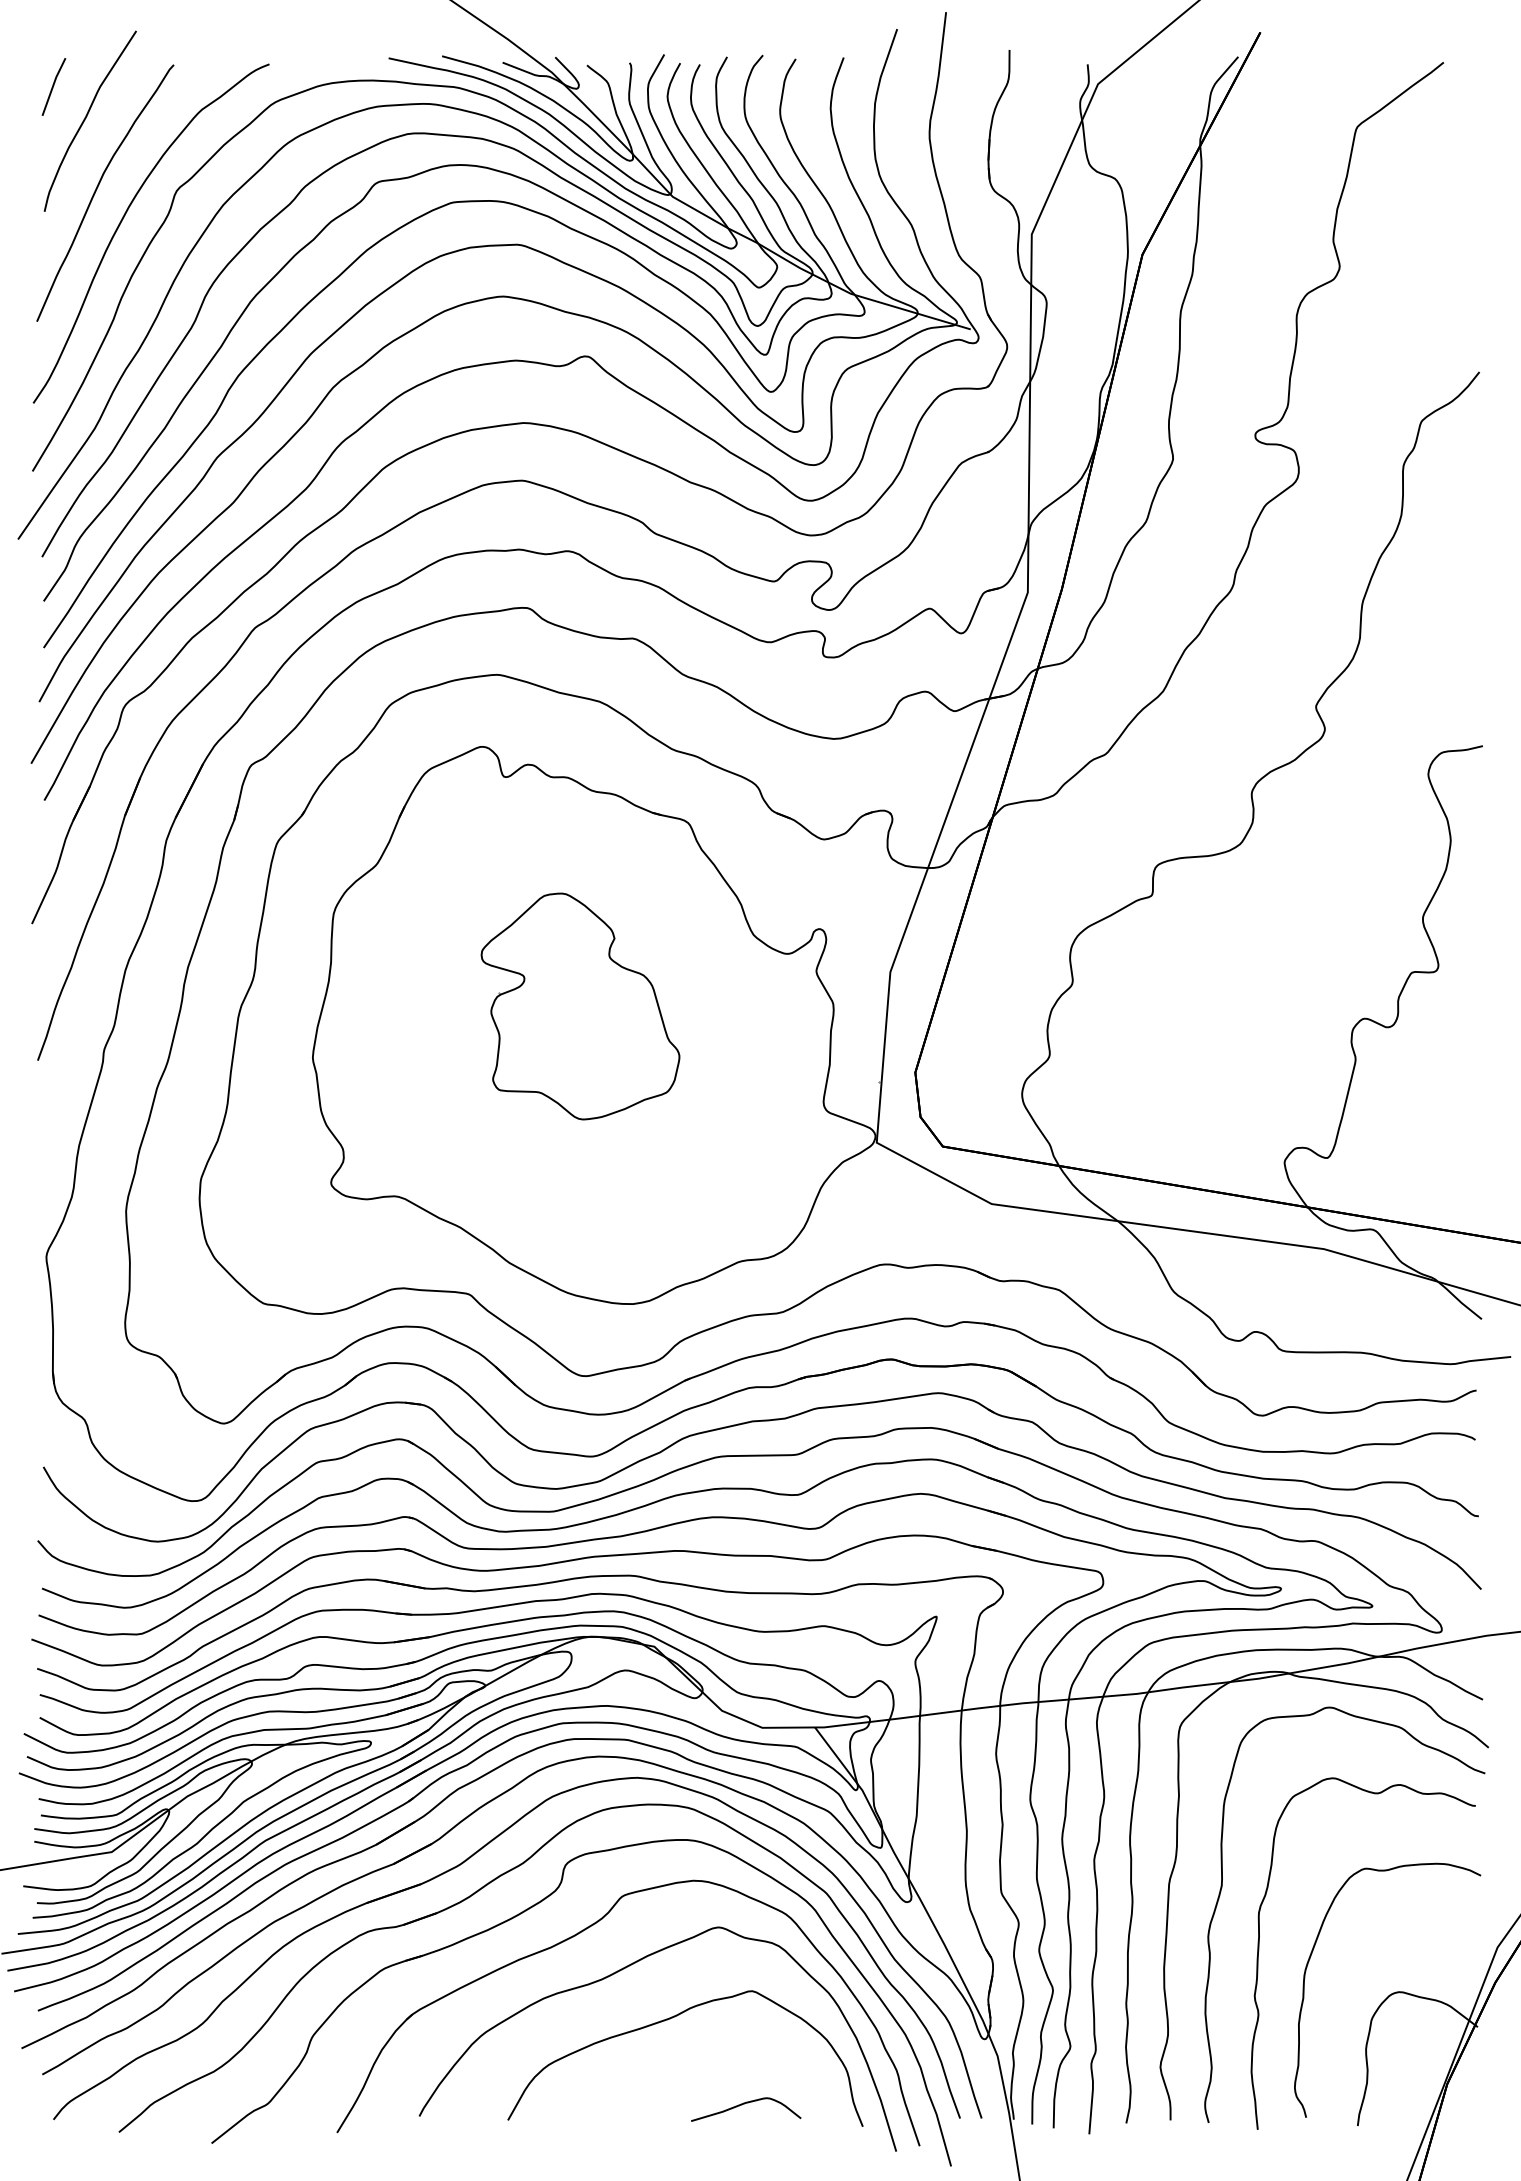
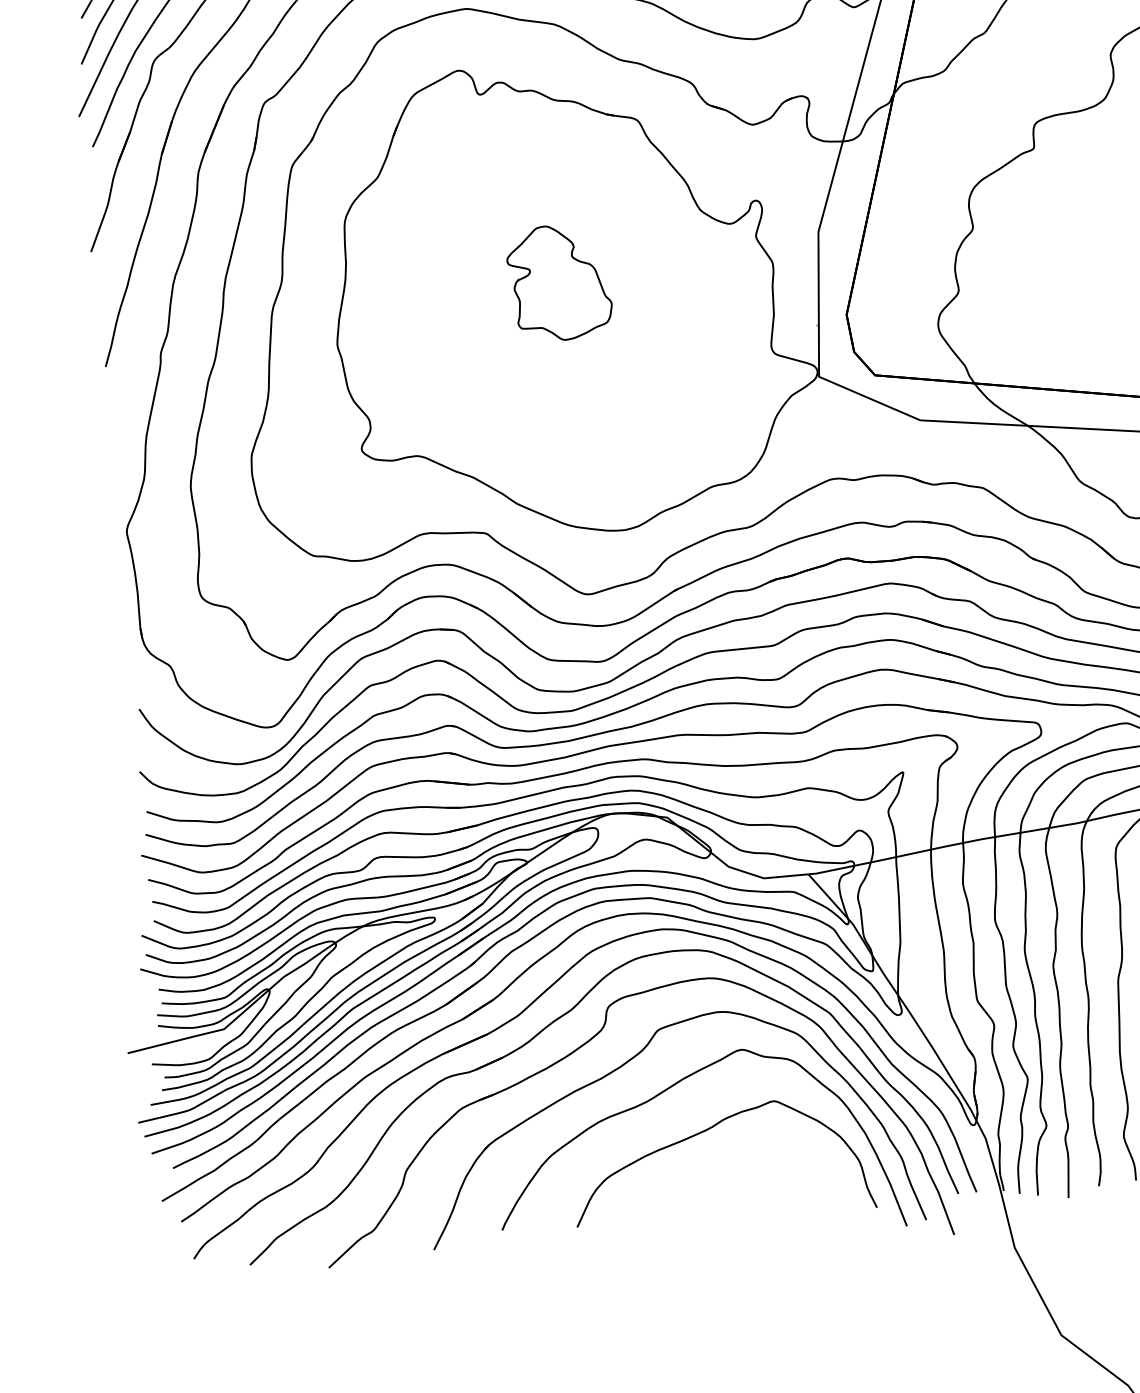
part: (580, 1006) -> (559, 282), size x0.6
curve: (744, 2104) -> (775, 1197), removed

